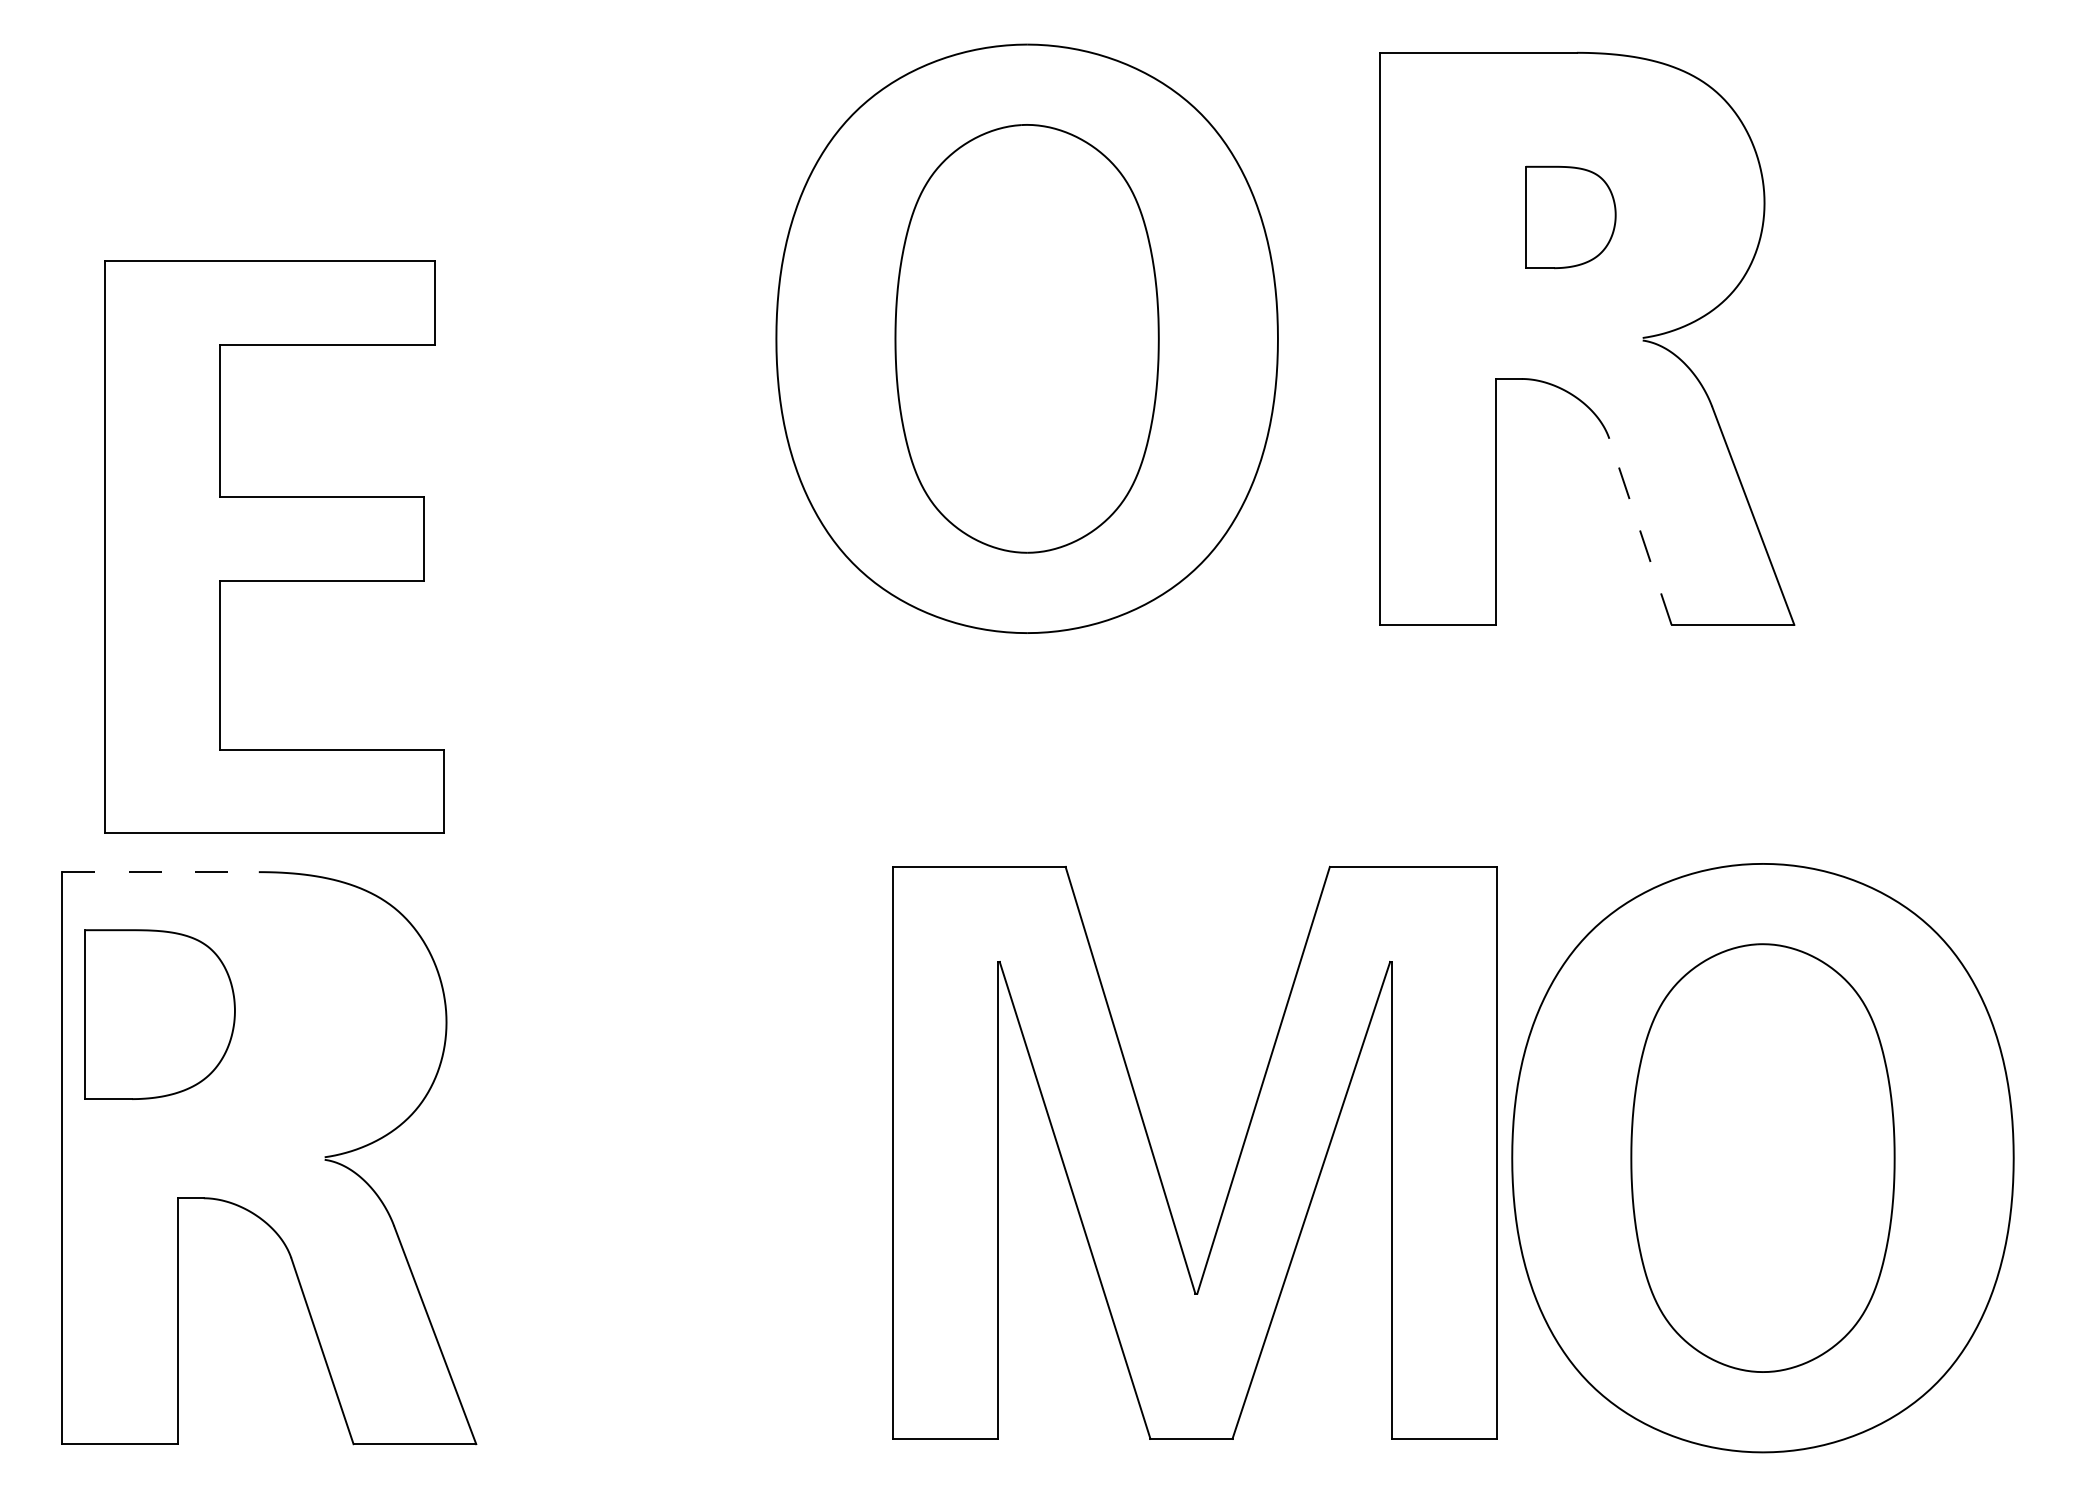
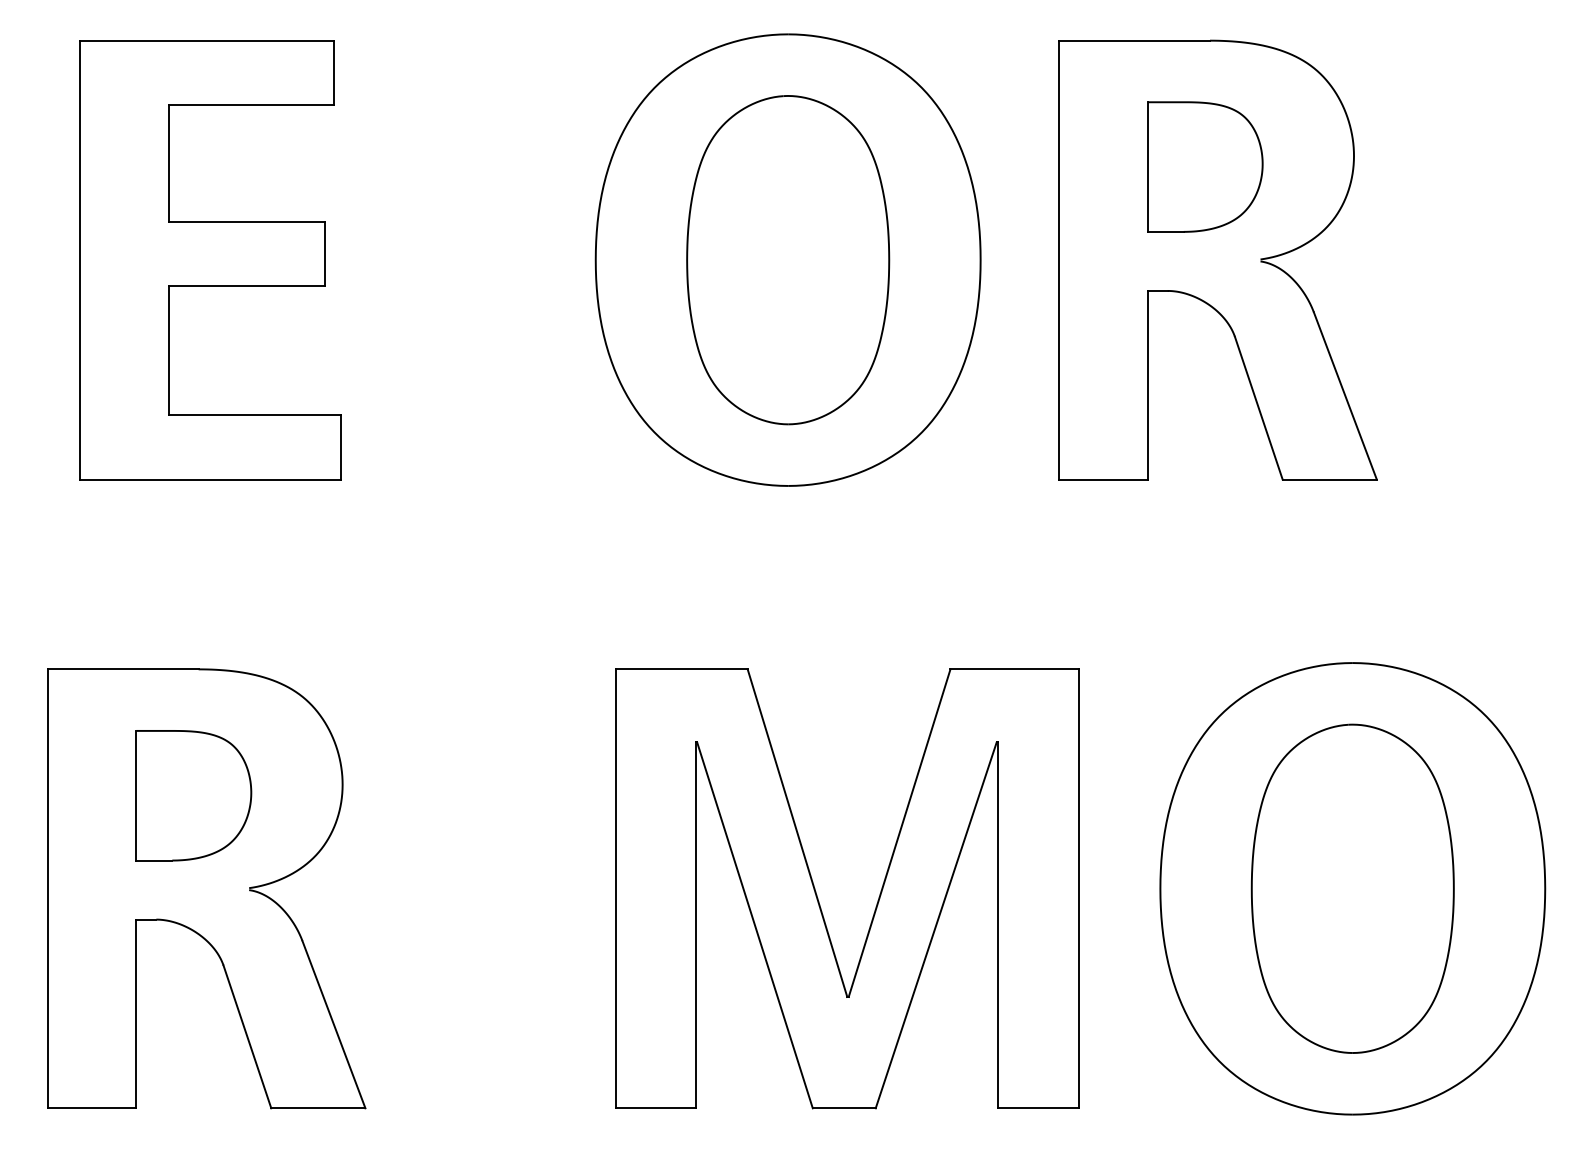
part: (1571, 216) -> (1205, 166), size x1.67
line: (1640, 530) -> (1258, 407), dashed -> solid
part: (274, 547) -> (210, 260), moved
line: (160, 872) -> (123, 669), dashed -> solid
part: (159, 1014) -> (193, 795), moved
part: (1156, 1160) -> (817, 894), moved

